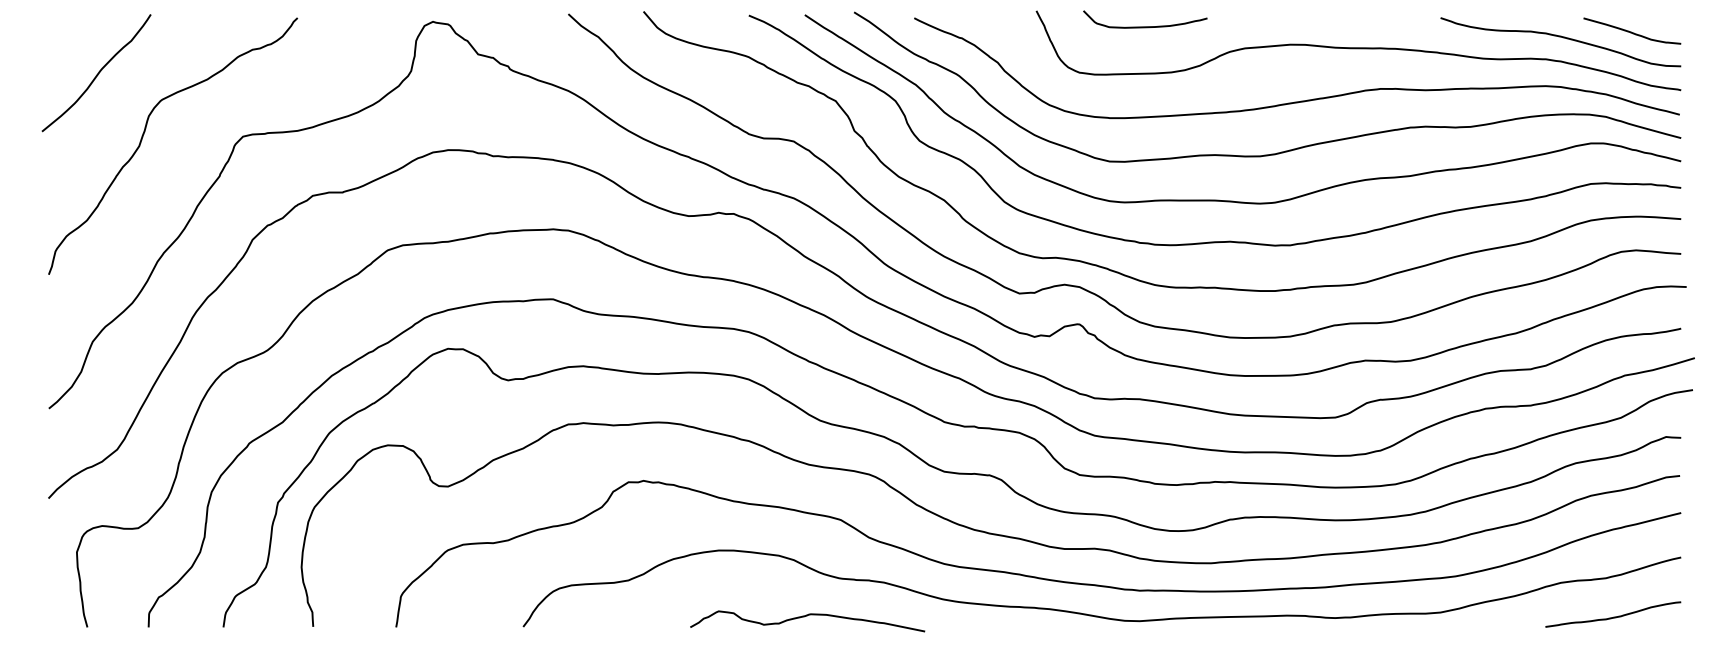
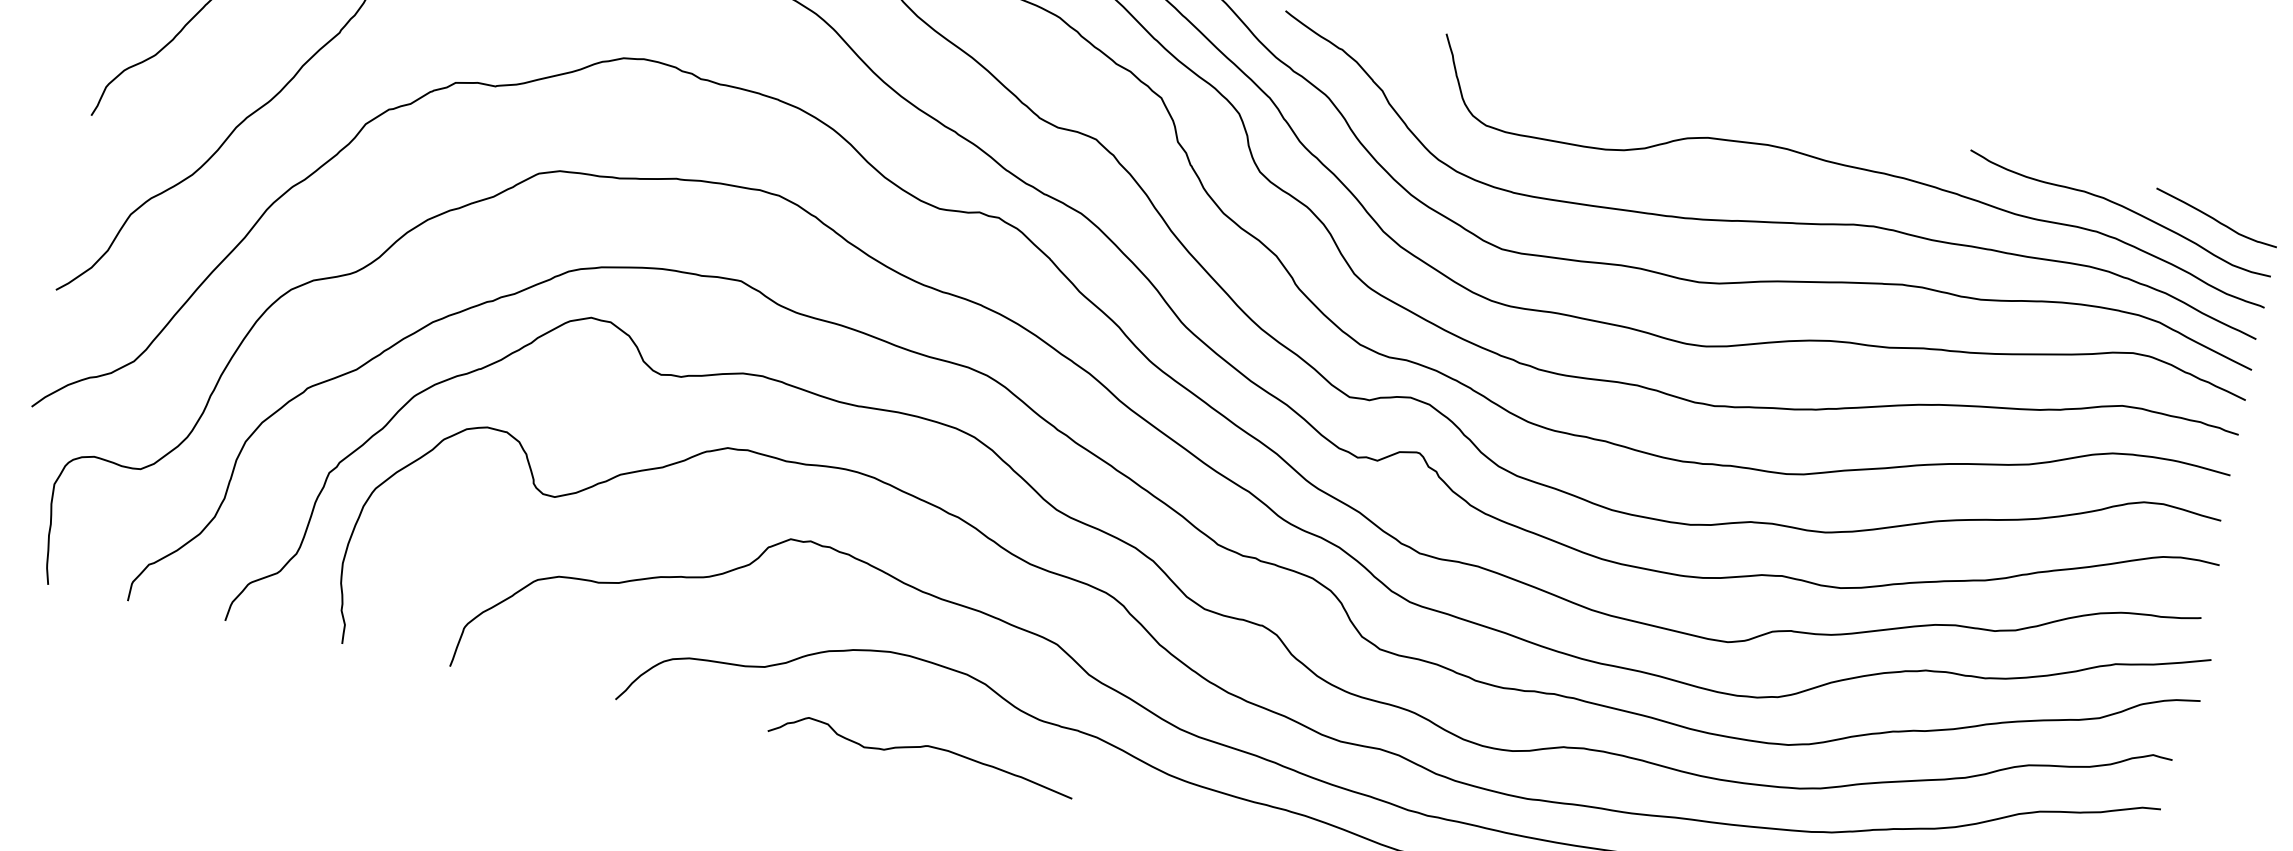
curve: (1145, 26) -> (1584, 82), removed
curve: (807, 616) -> (923, 748), moved

